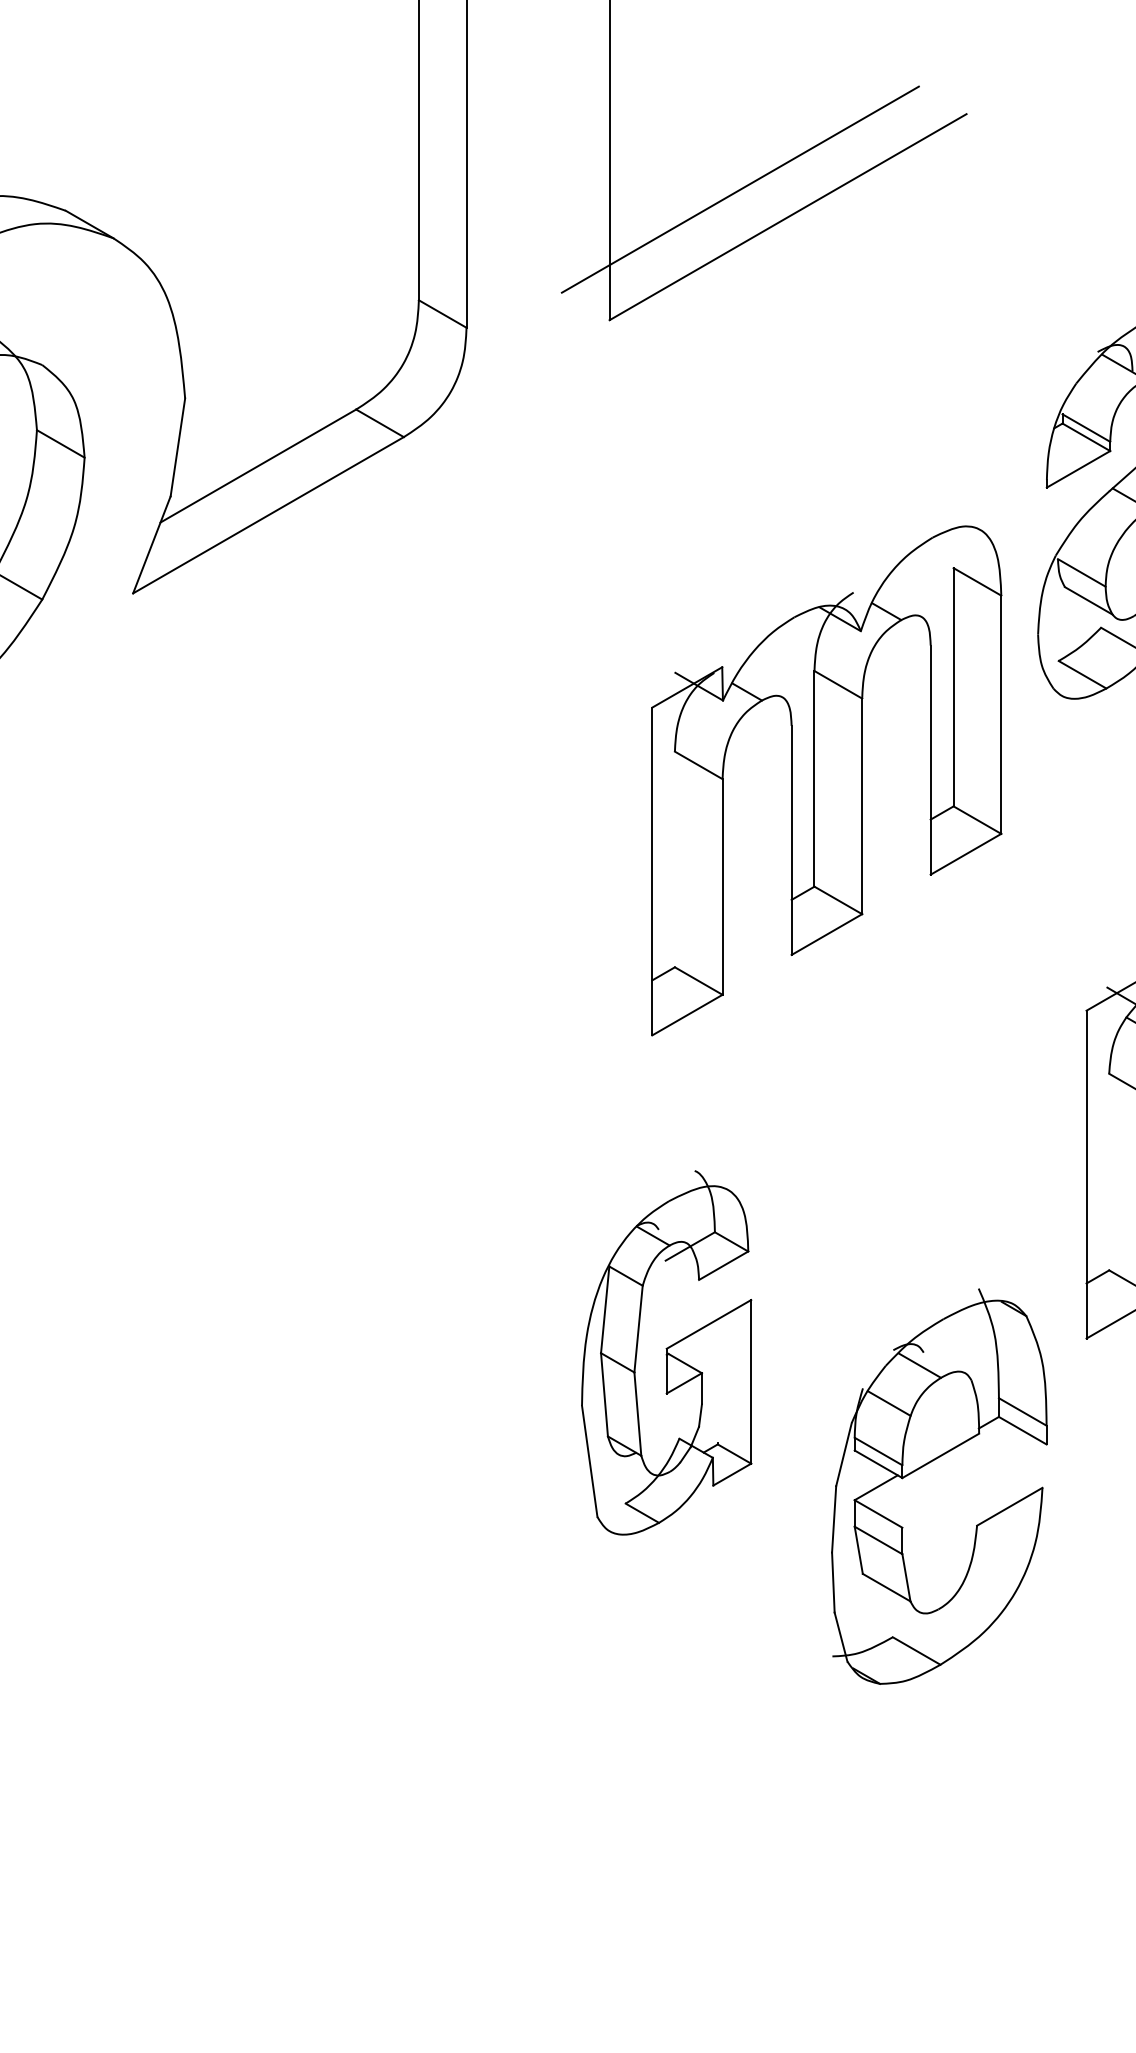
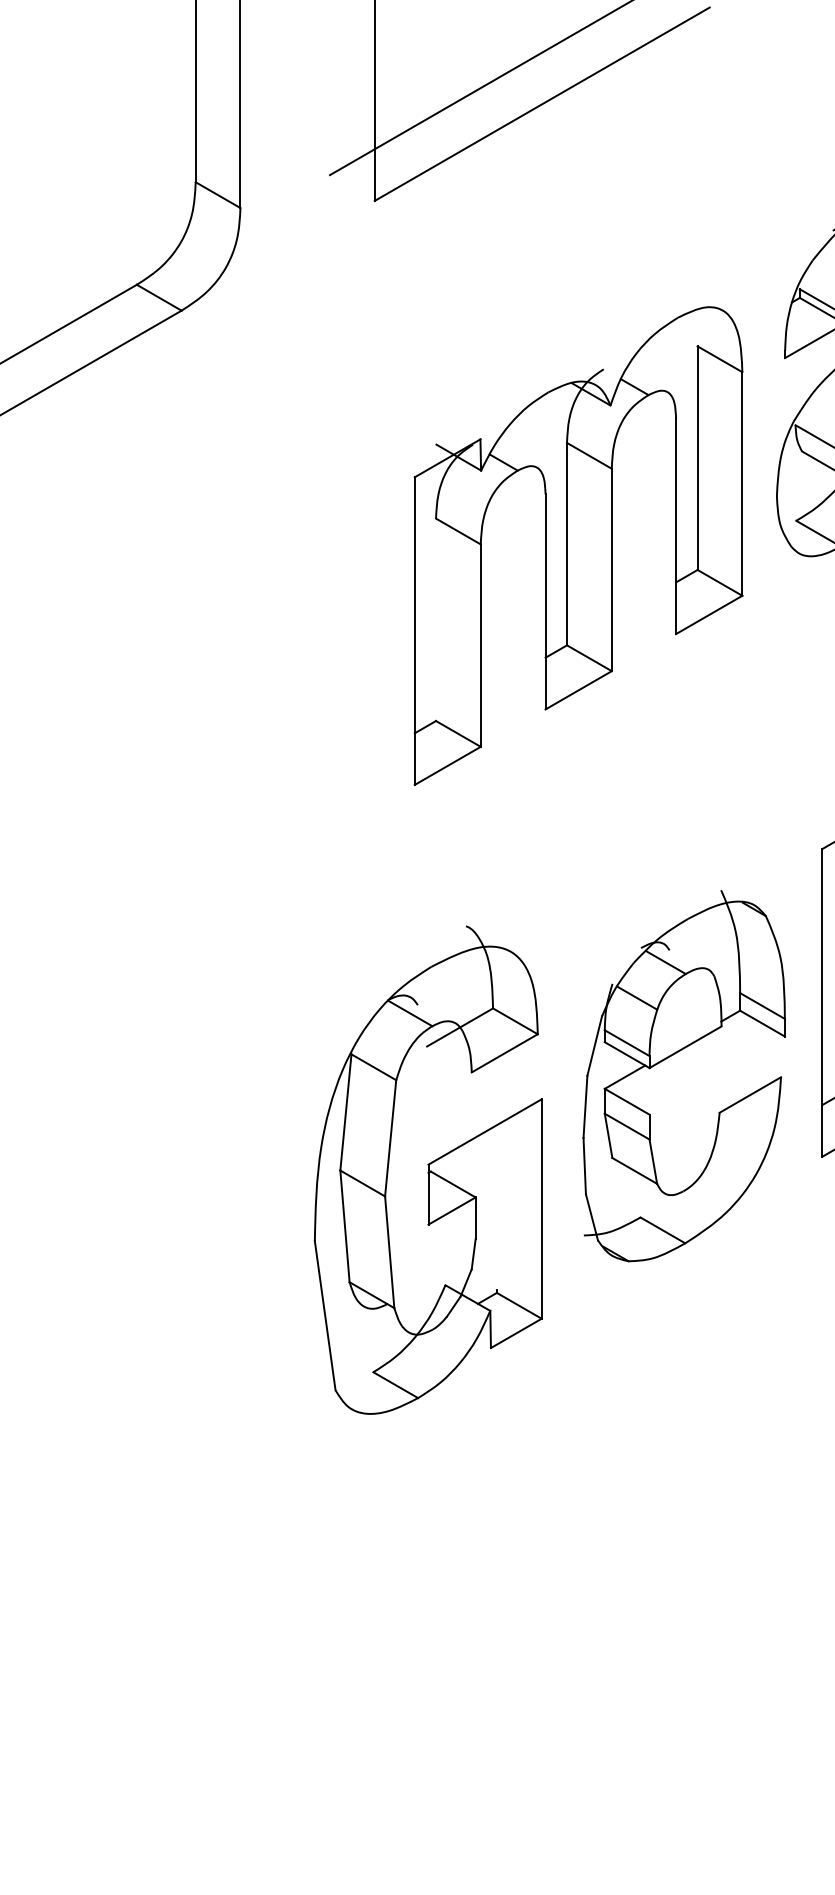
part: (826, 780) -> (578, 545), moved
part: (666, 1352) -> (428, 1169), size x1.43
part: (926, 1465) -> (672, 1056), moved

